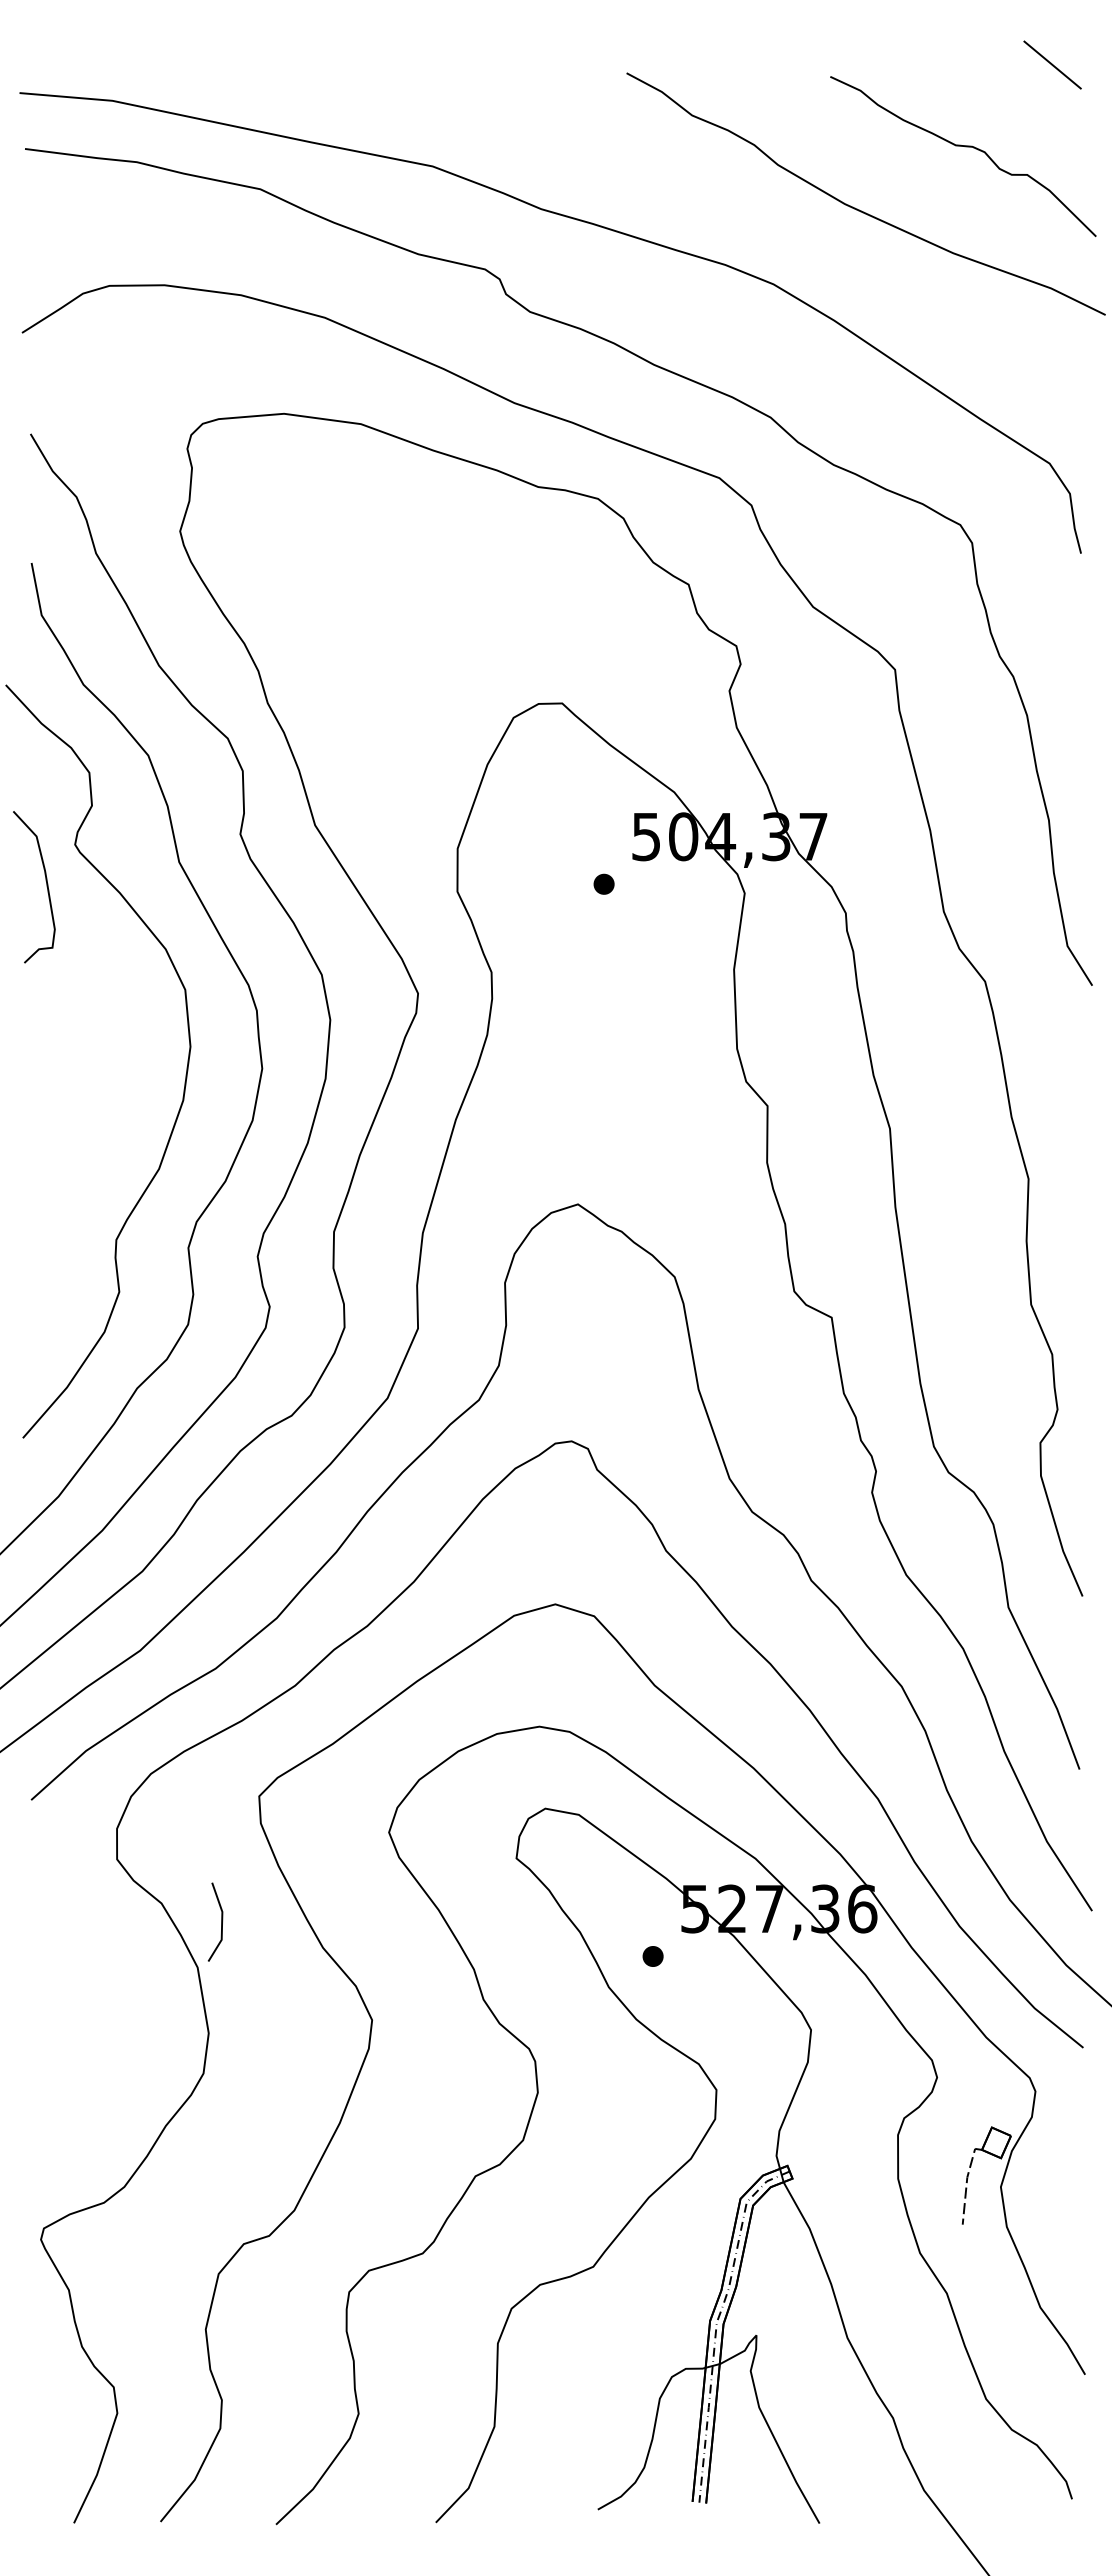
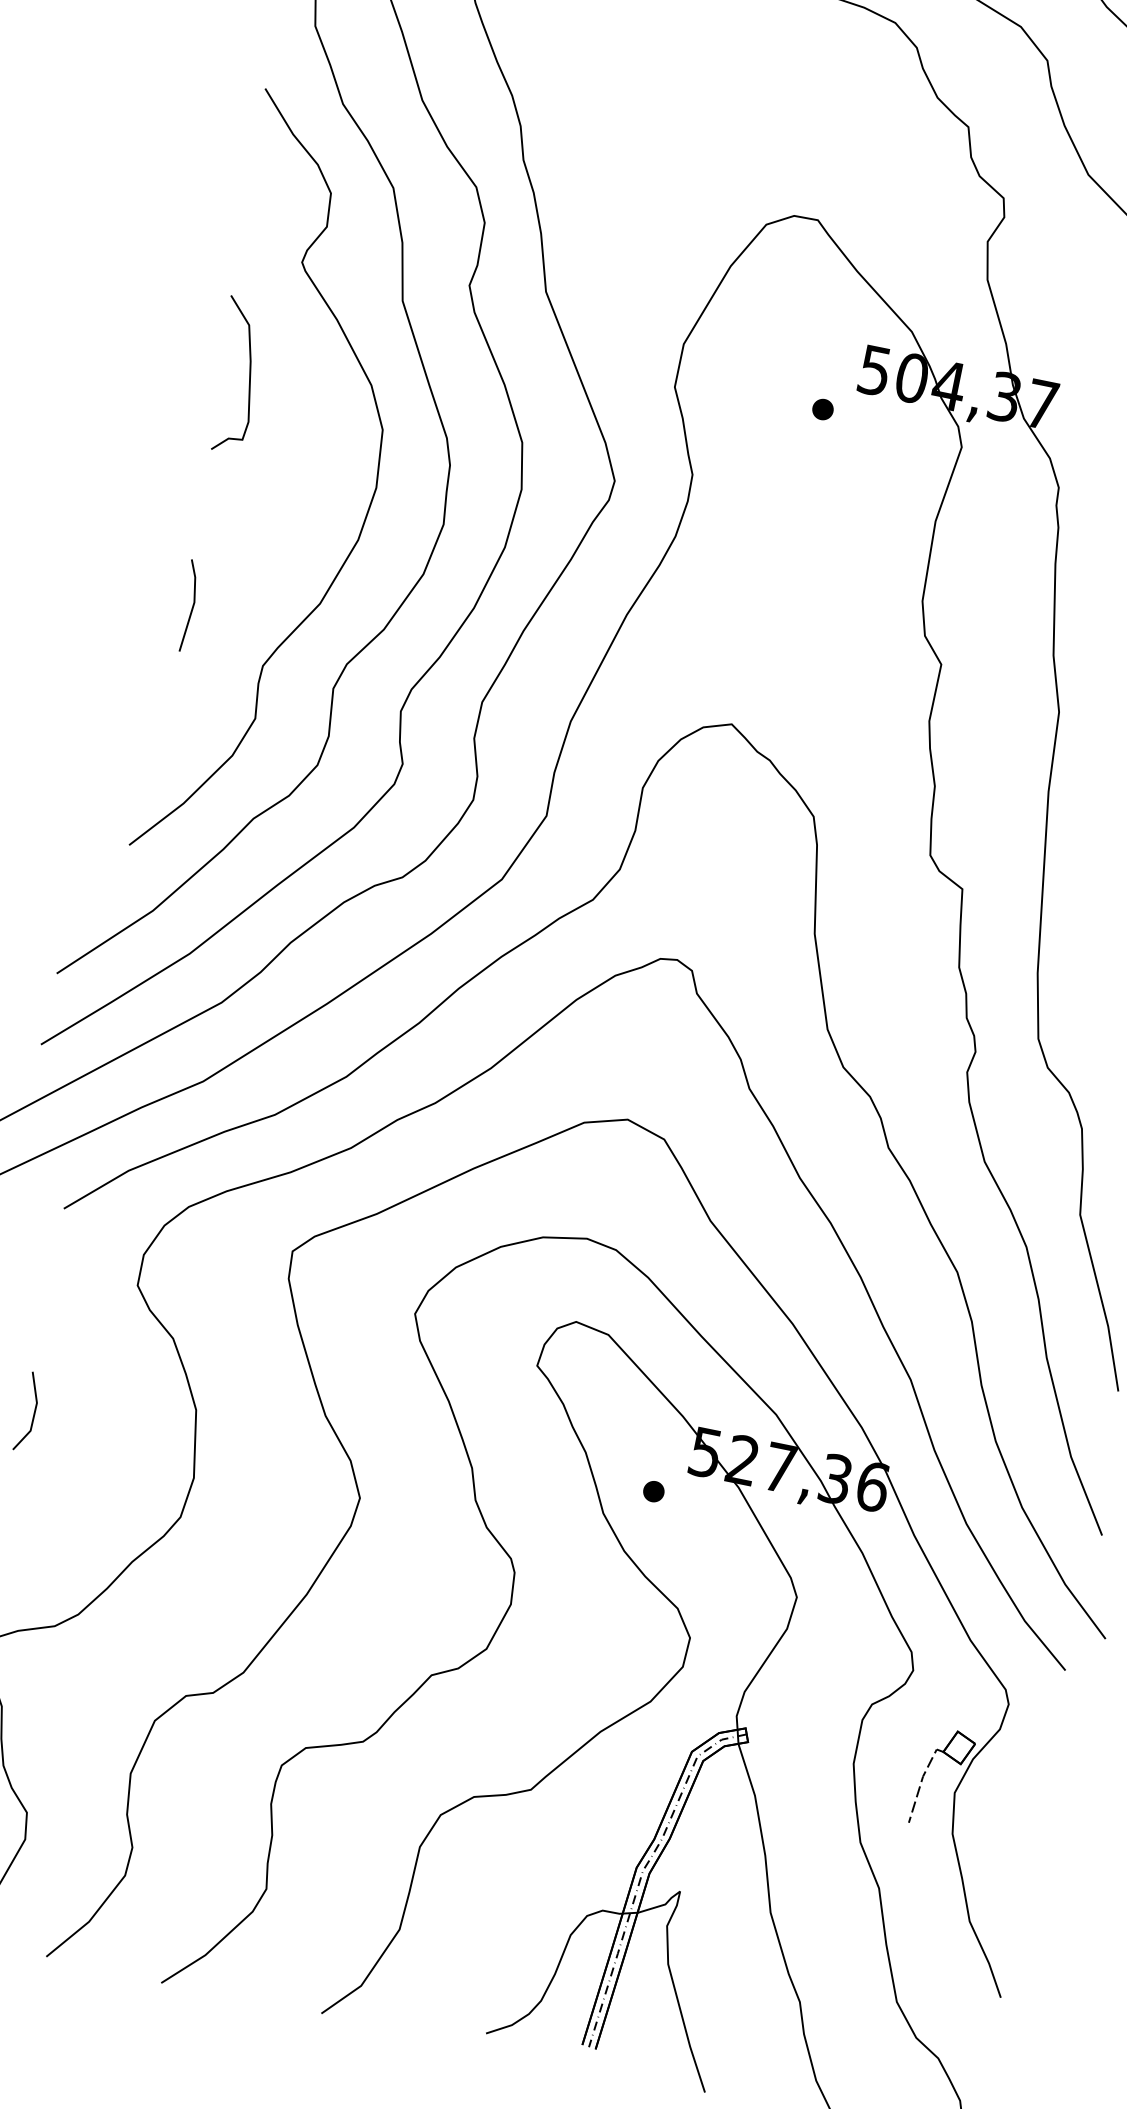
curve: (46, 886) -> (248, 377), moved
line: (36, 1196) -> (191, 606), added
line: (221, 1921) -> (34, 1412), moved

